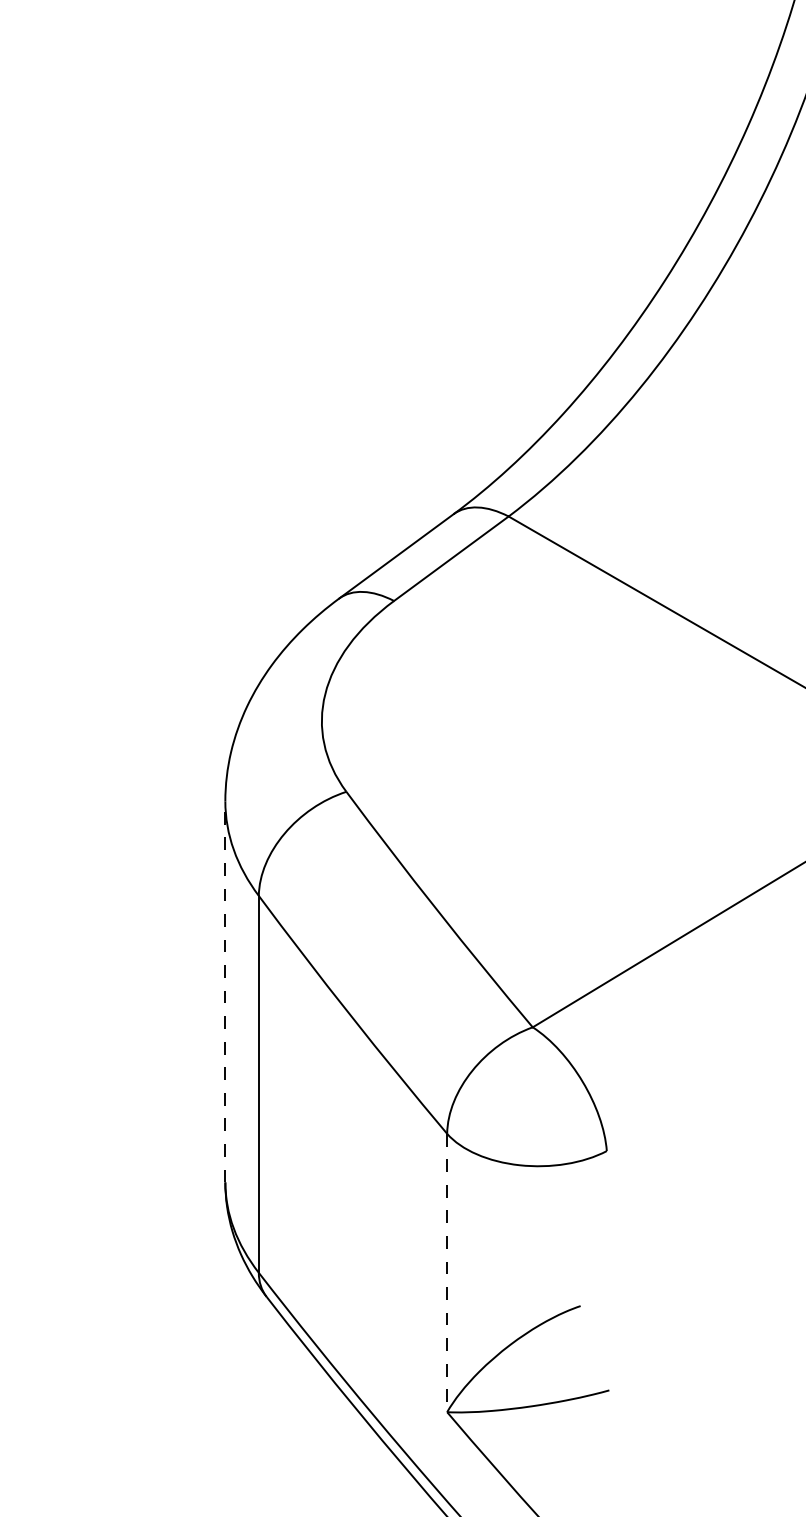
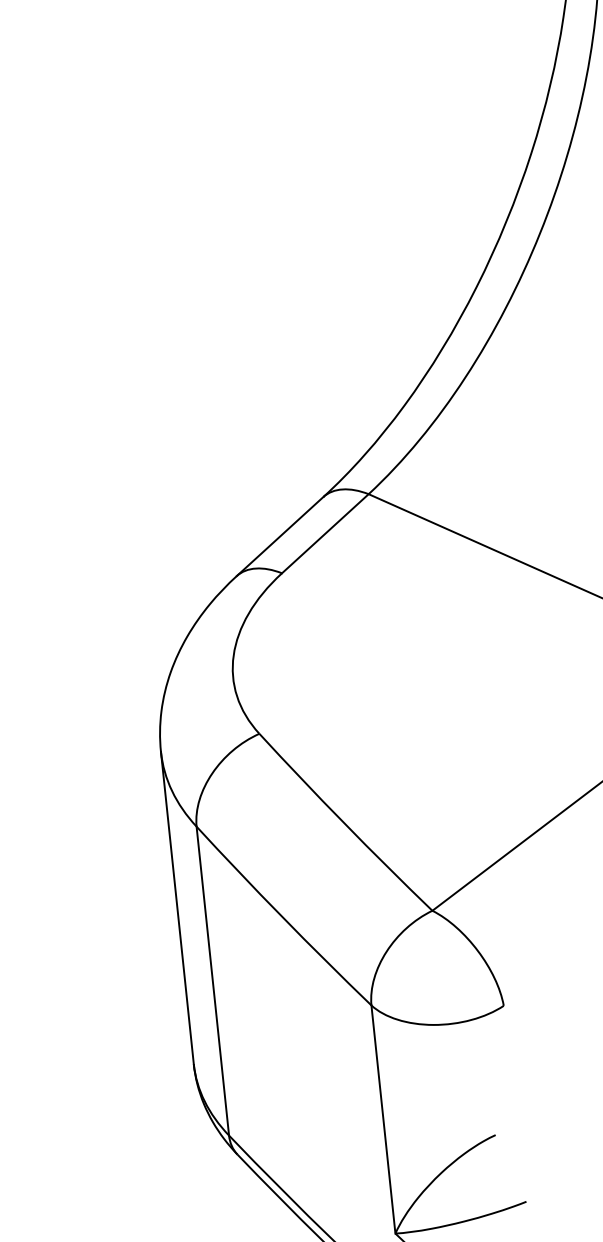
line: (225, 991) -> (177, 907), dashed -> solid
line: (447, 1273) -> (383, 1119), dashed -> solid

